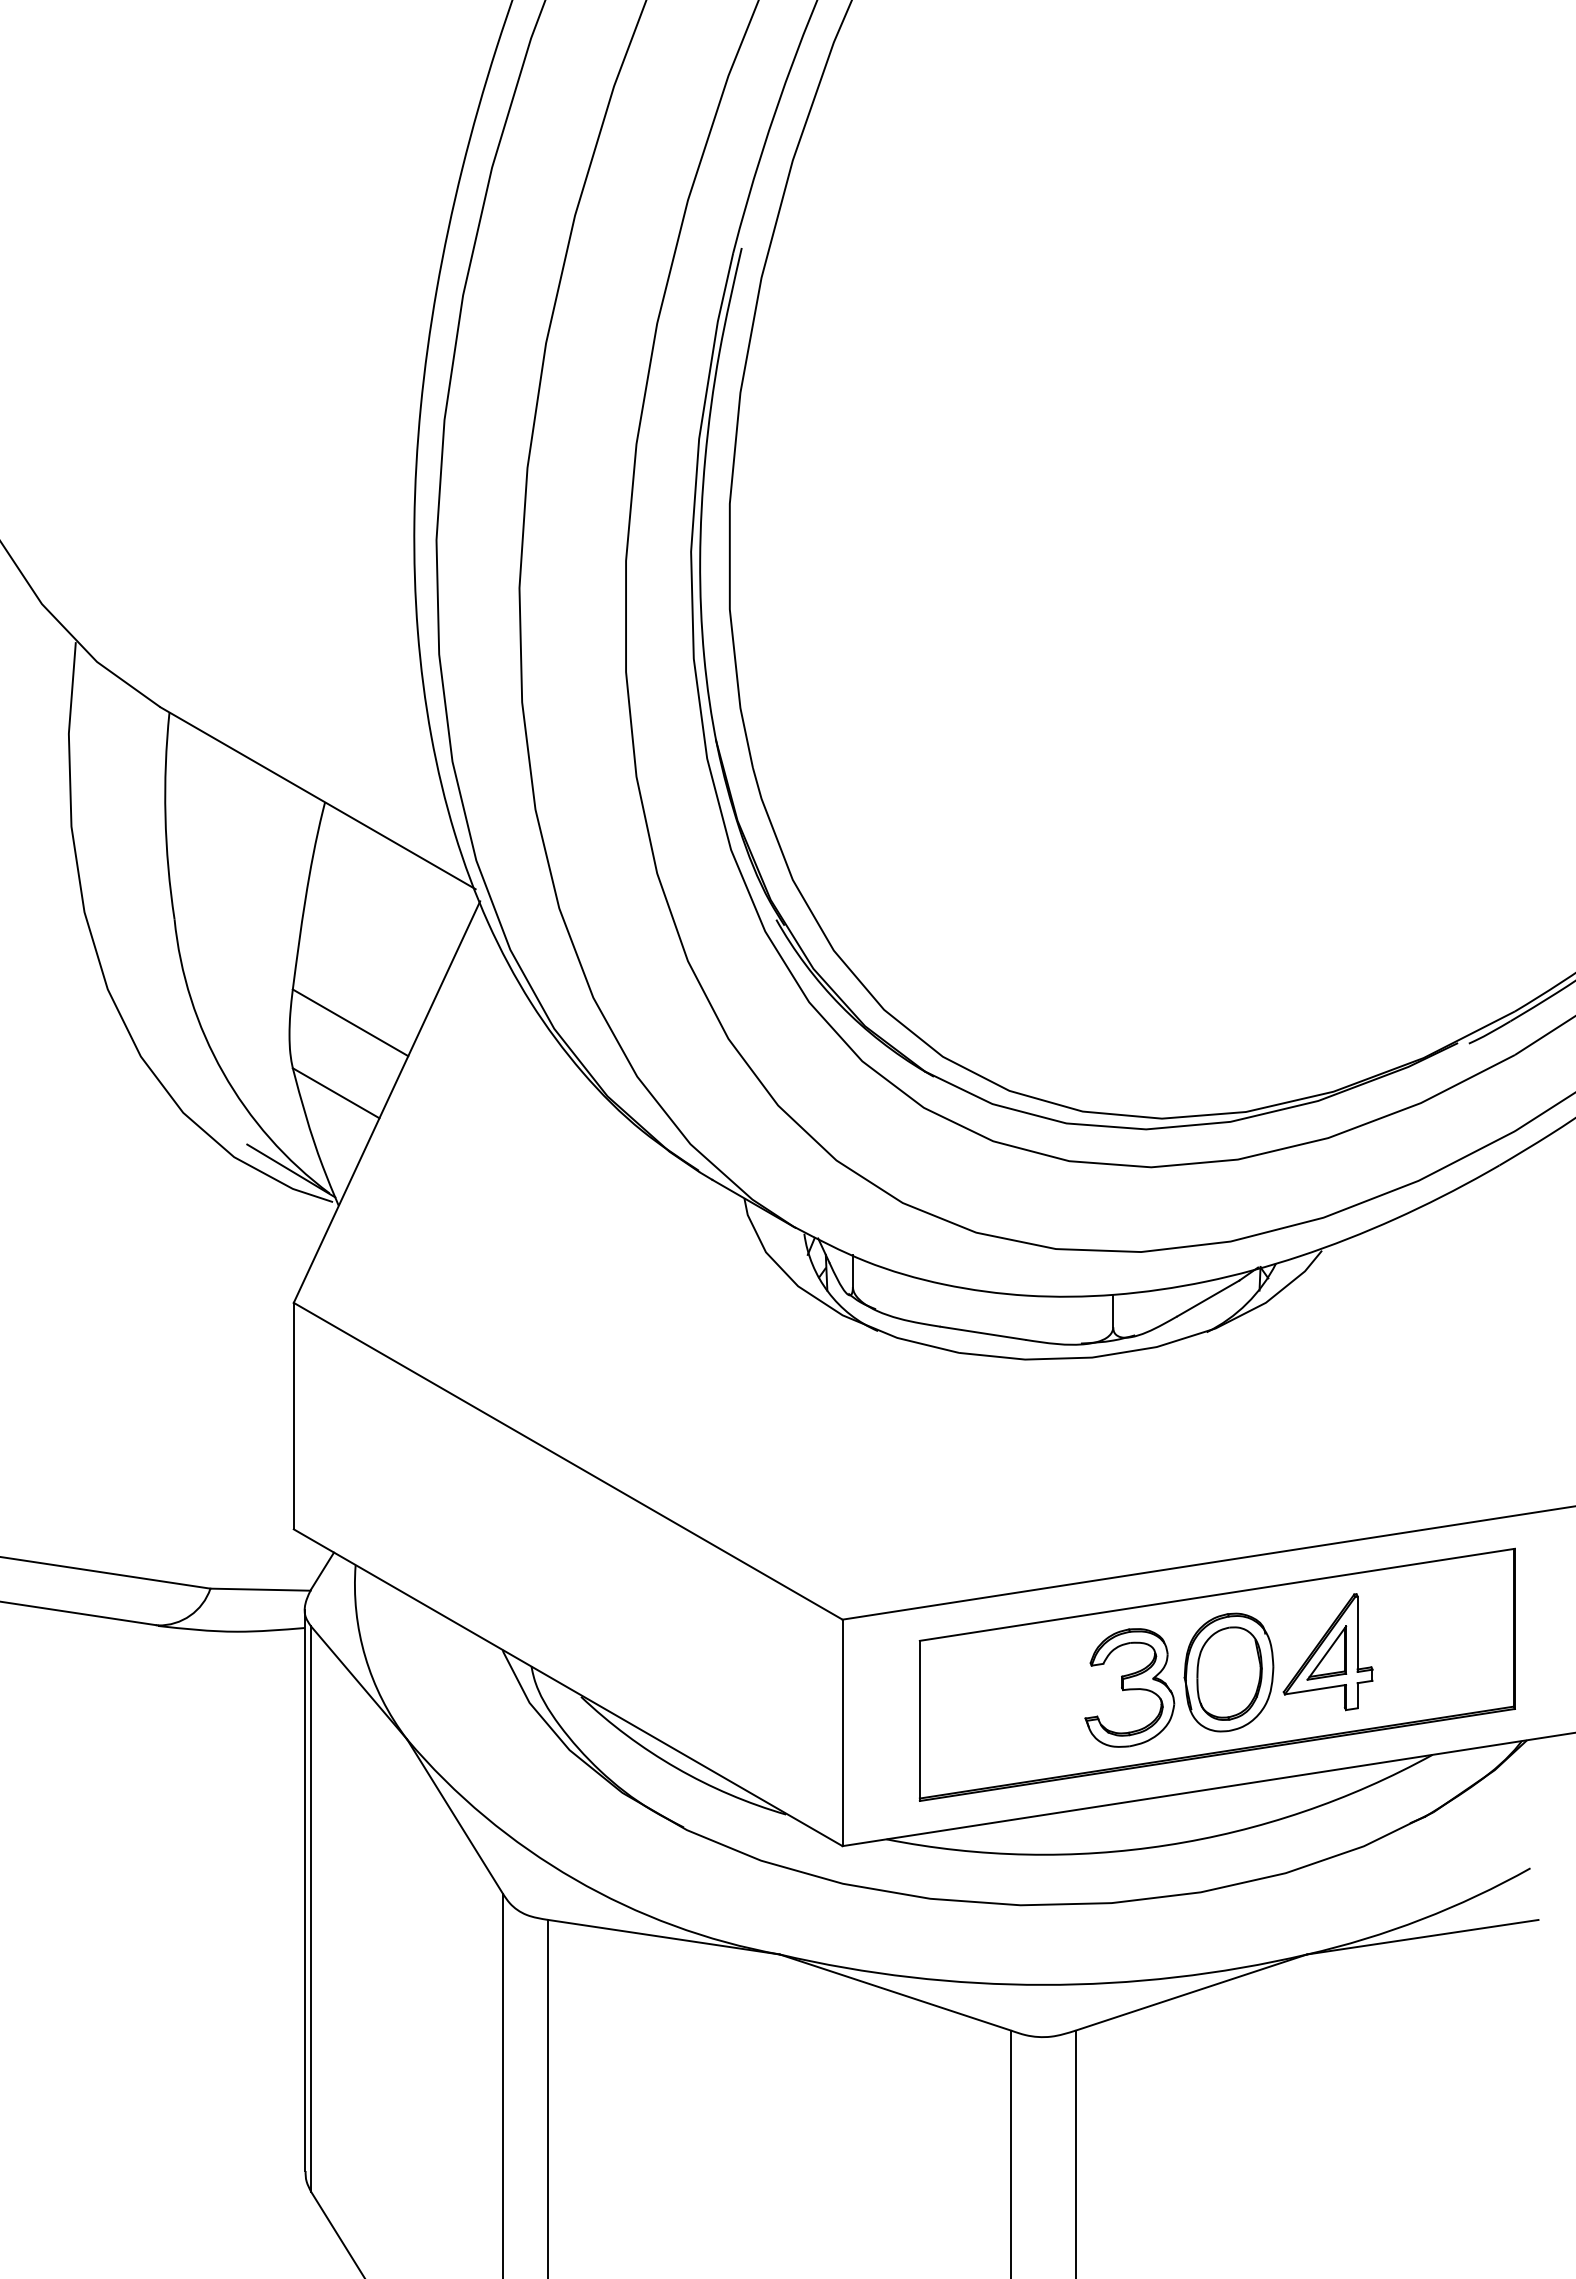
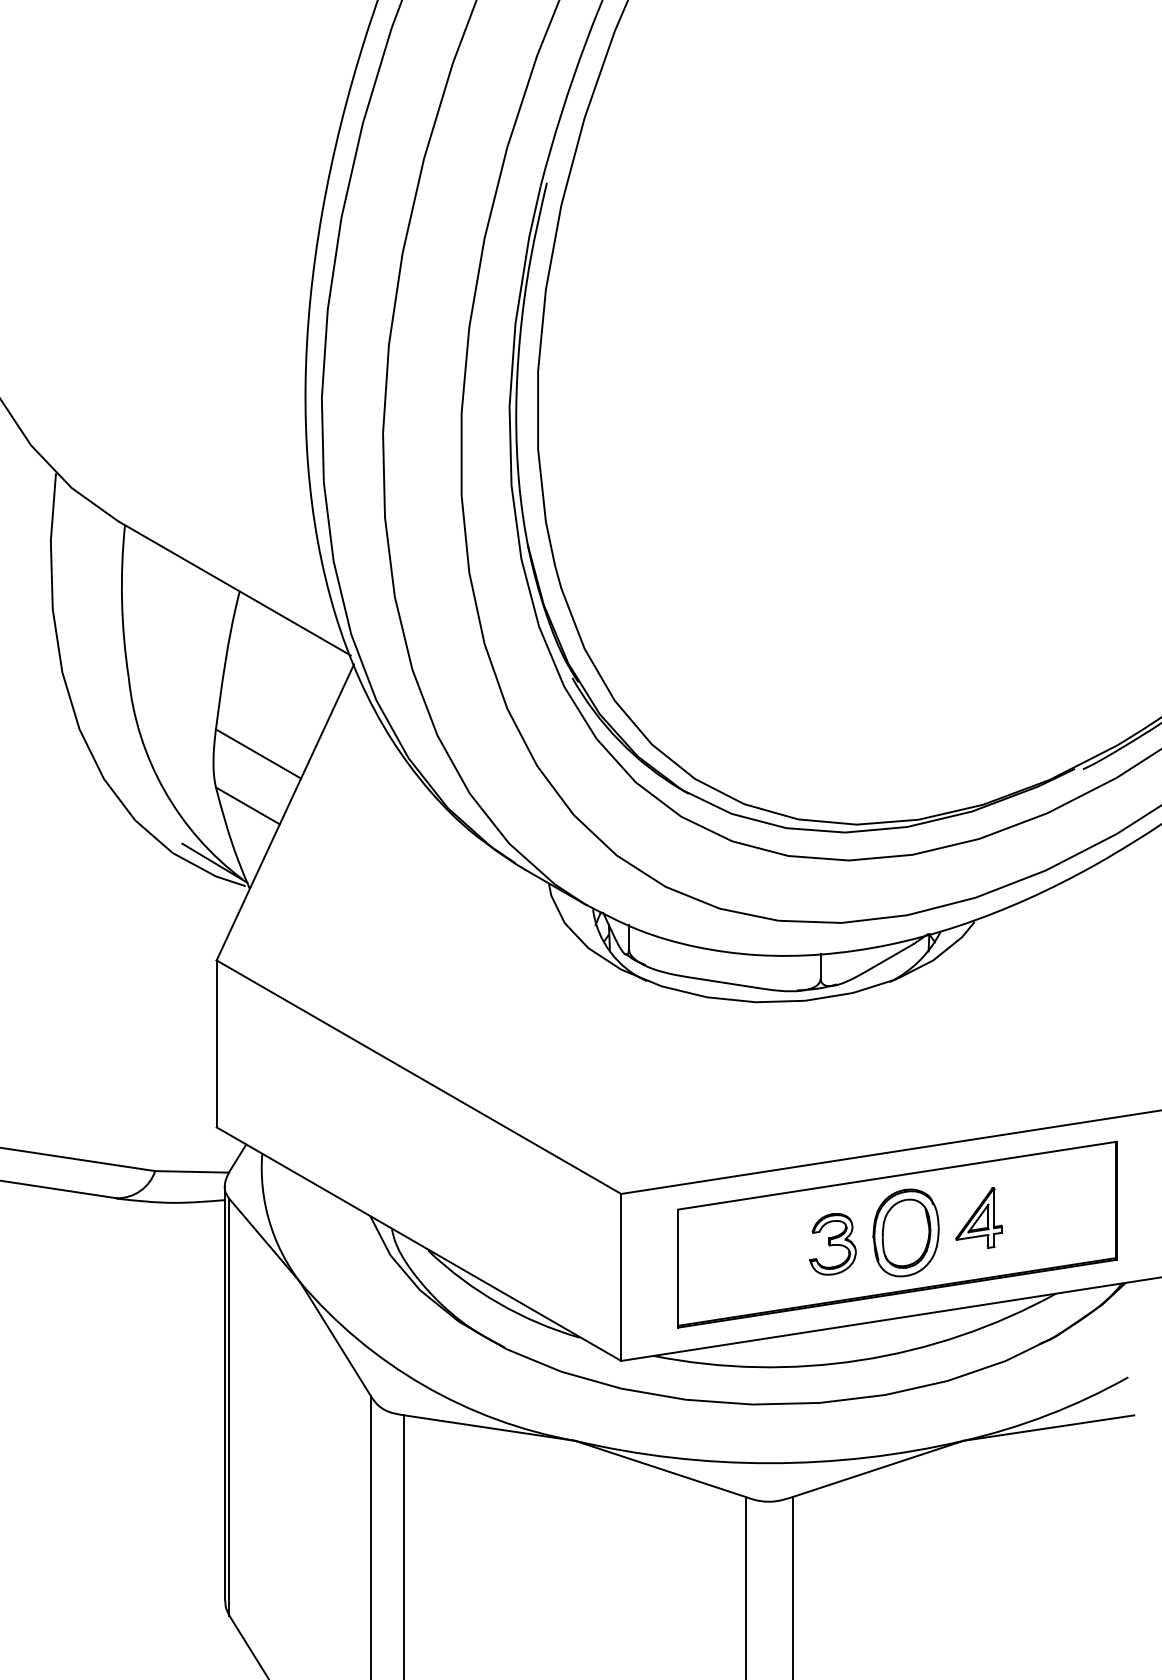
part: (1327, 1652) -> (978, 1218), size x0.7
part: (1129, 1687) -> (832, 1243), size x0.7

